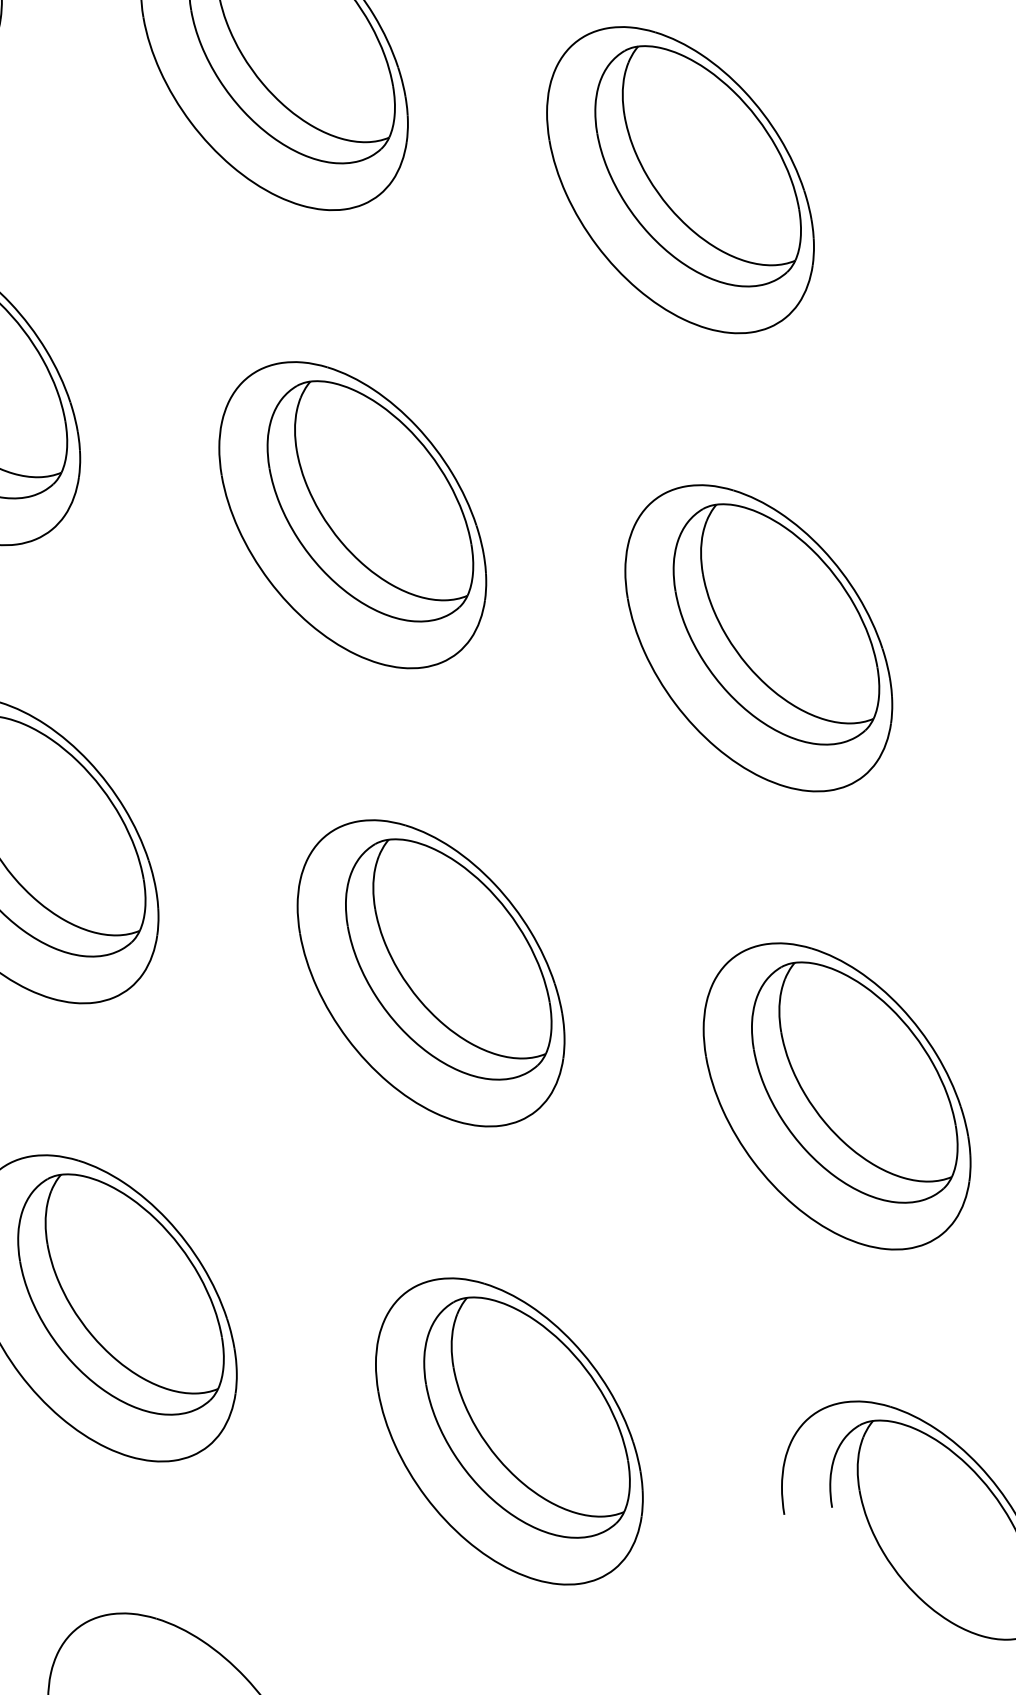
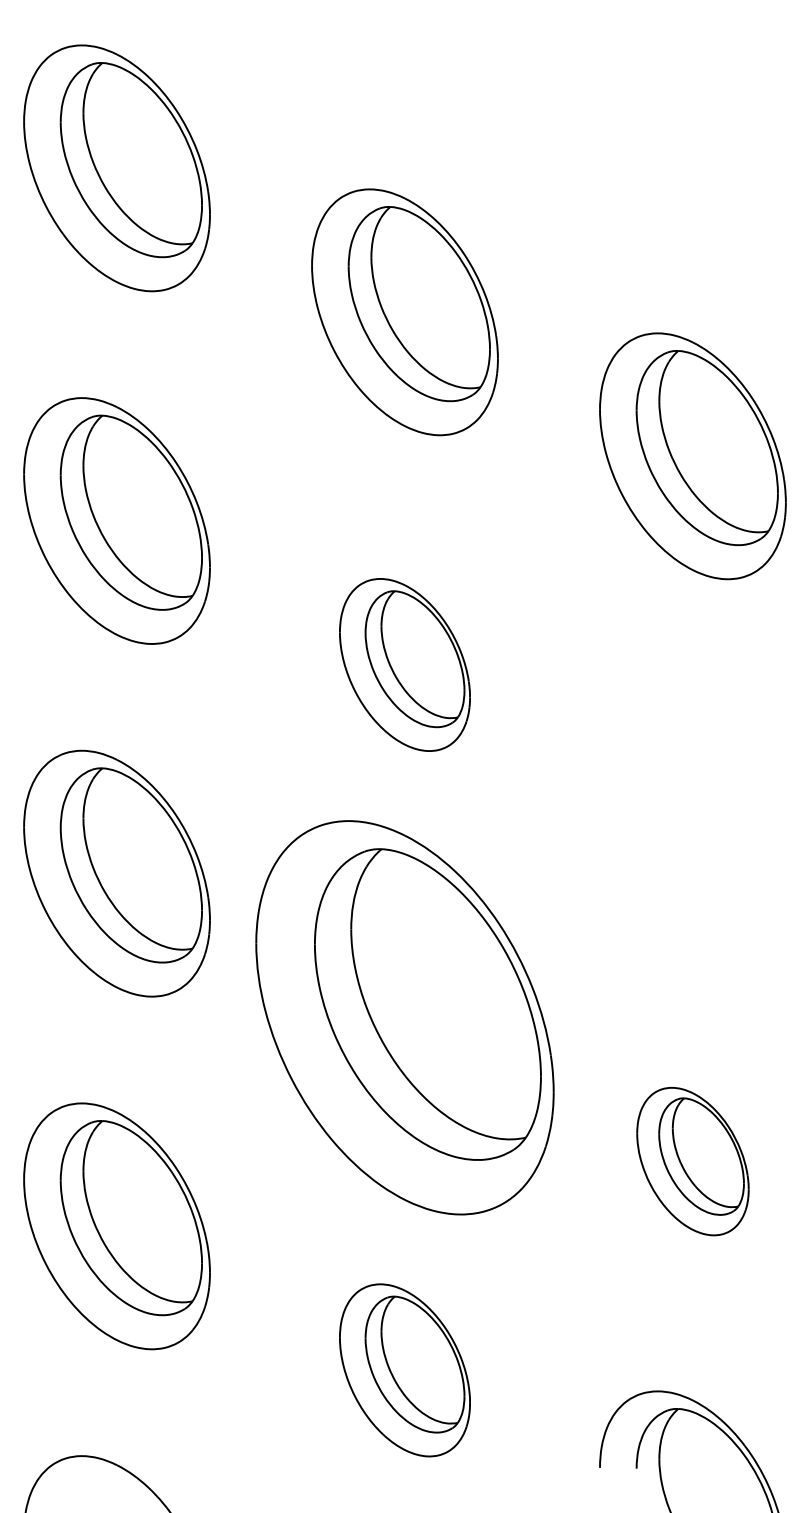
part: (352, 514) -> (404, 664), size x0.7
part: (758, 637) -> (692, 808), removed
part: (430, 973) -> (404, 1017), size x1.6
part: (836, 1096) -> (692, 1161), size x0.6
part: (508, 1431) -> (404, 1370), size x0.7

